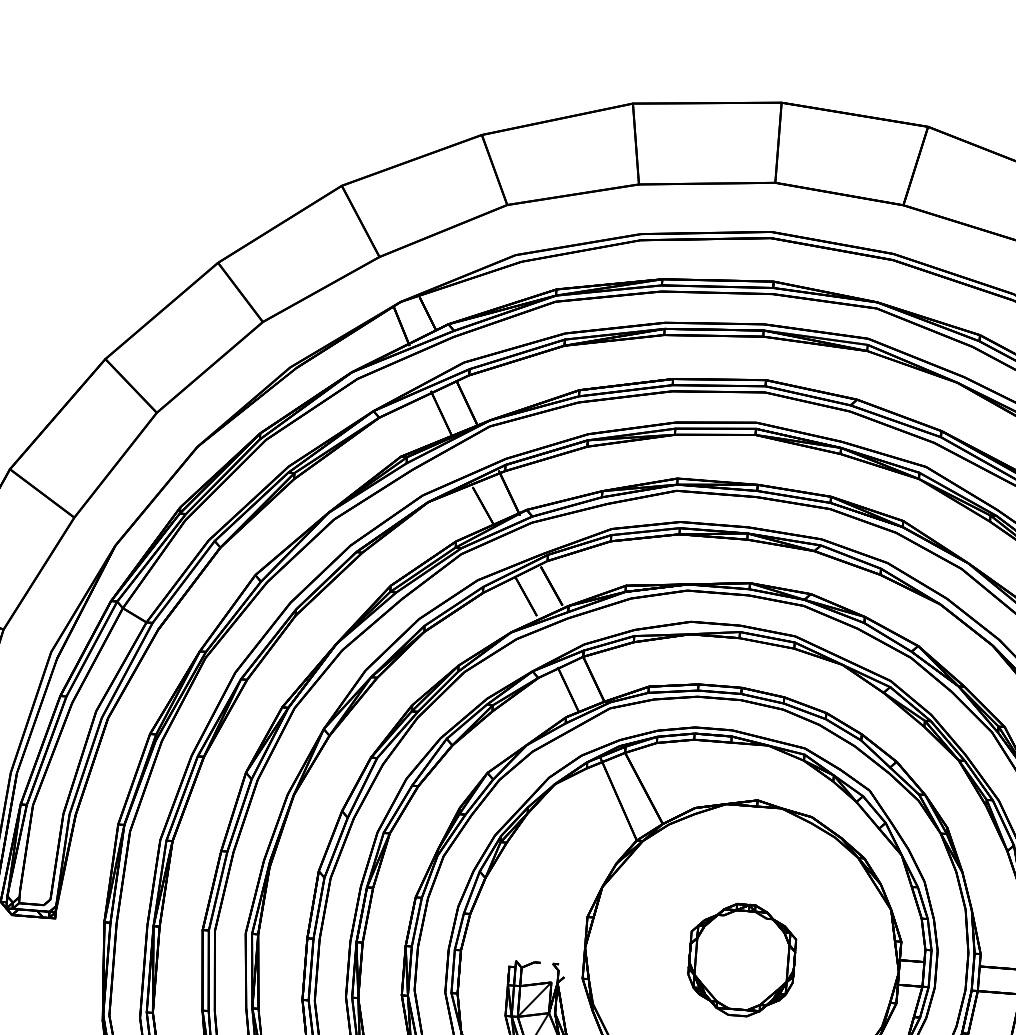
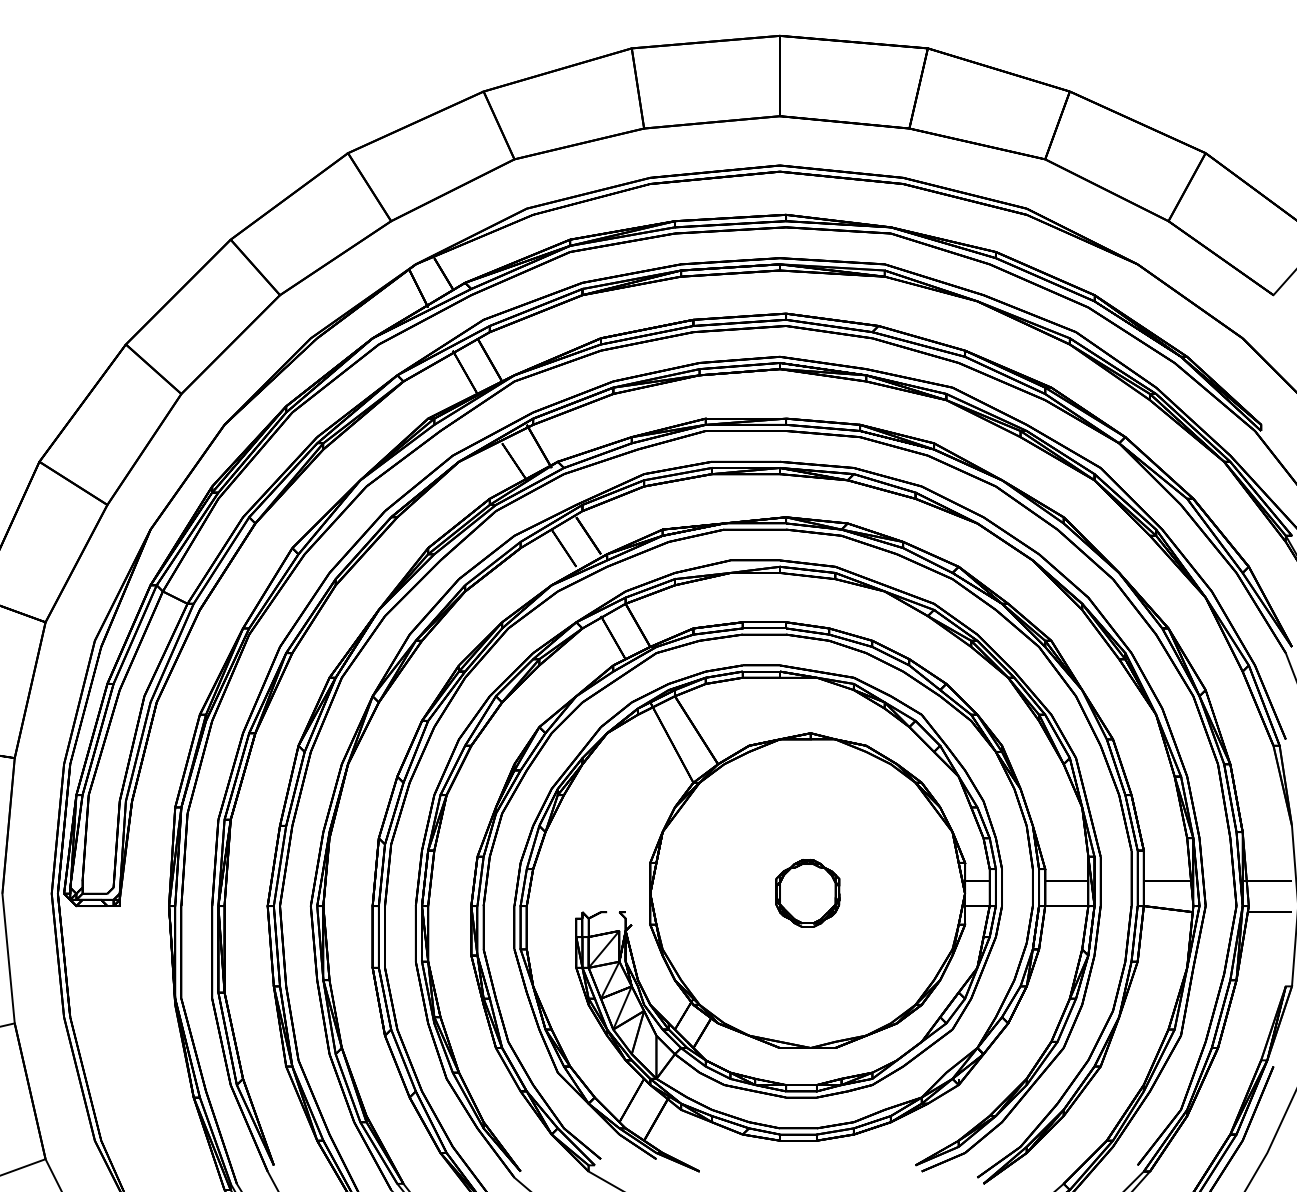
part: (741, 959) -> (807, 893), size x0.6

